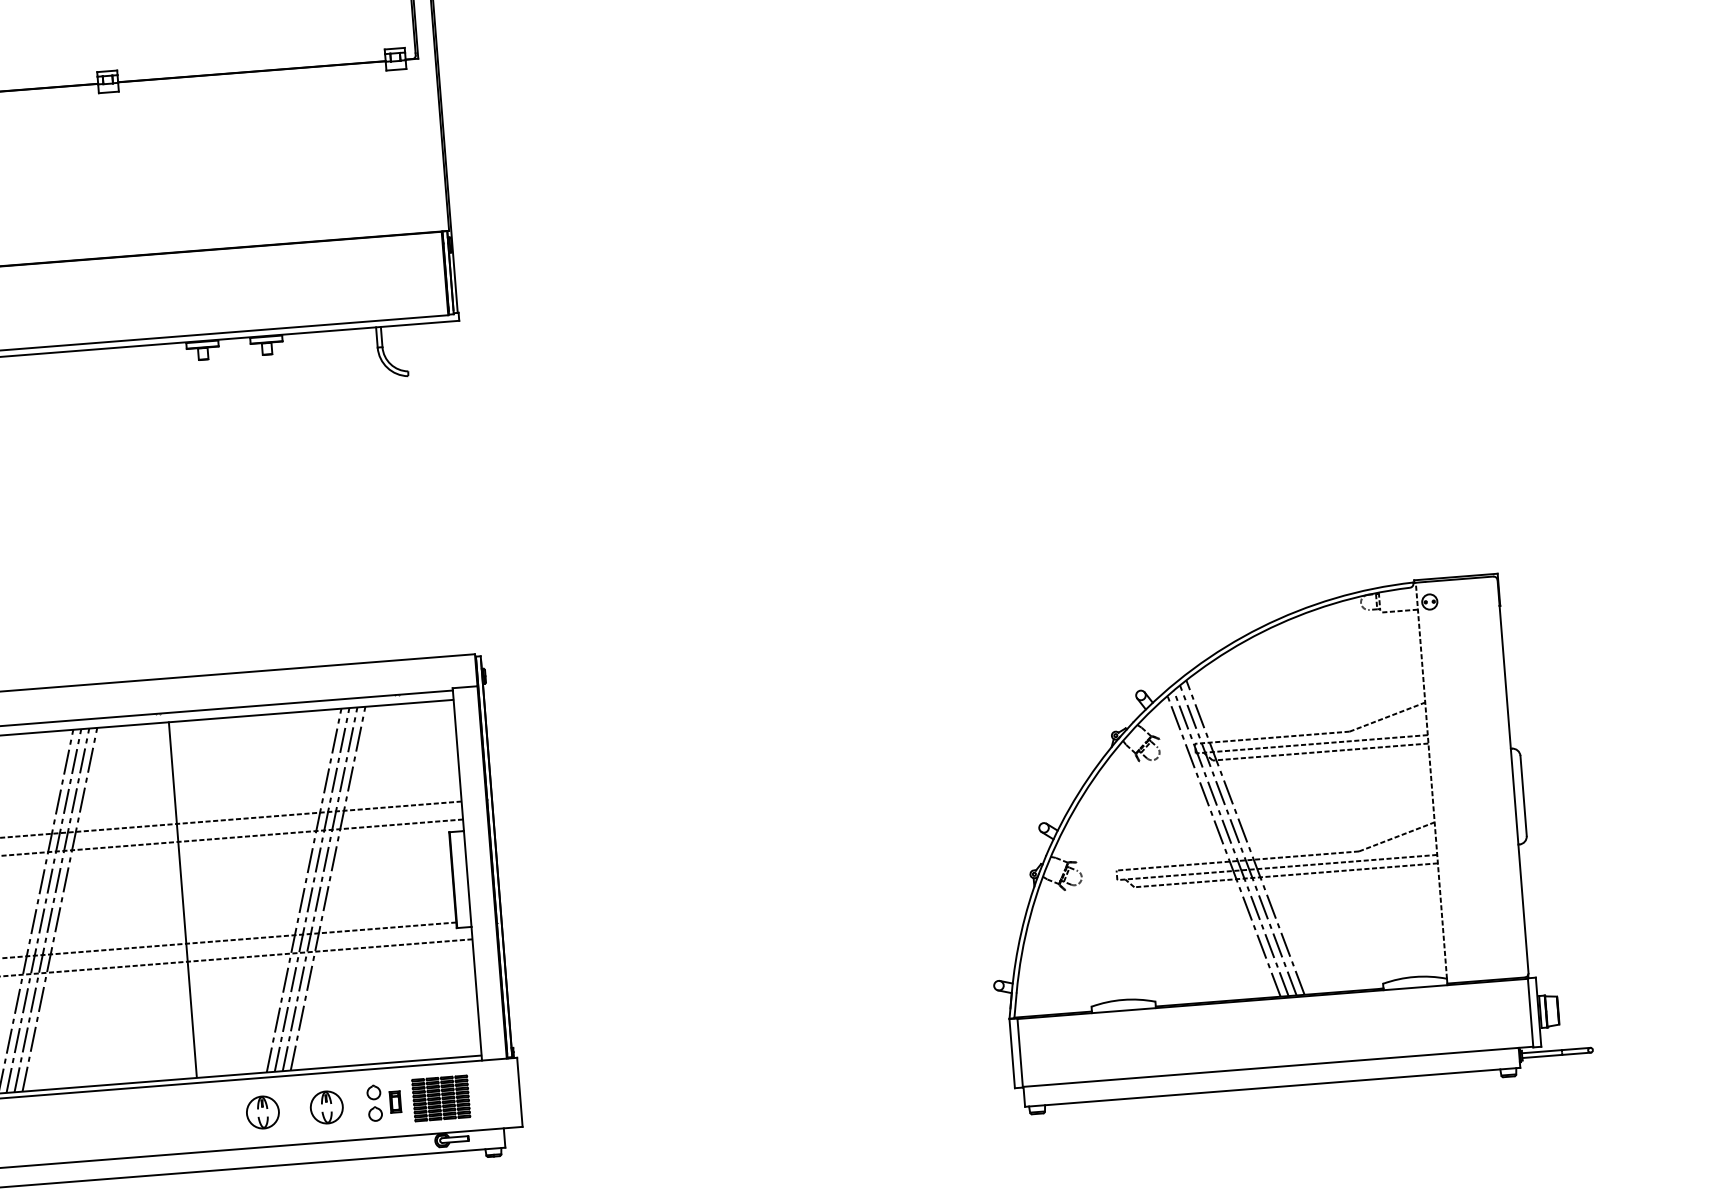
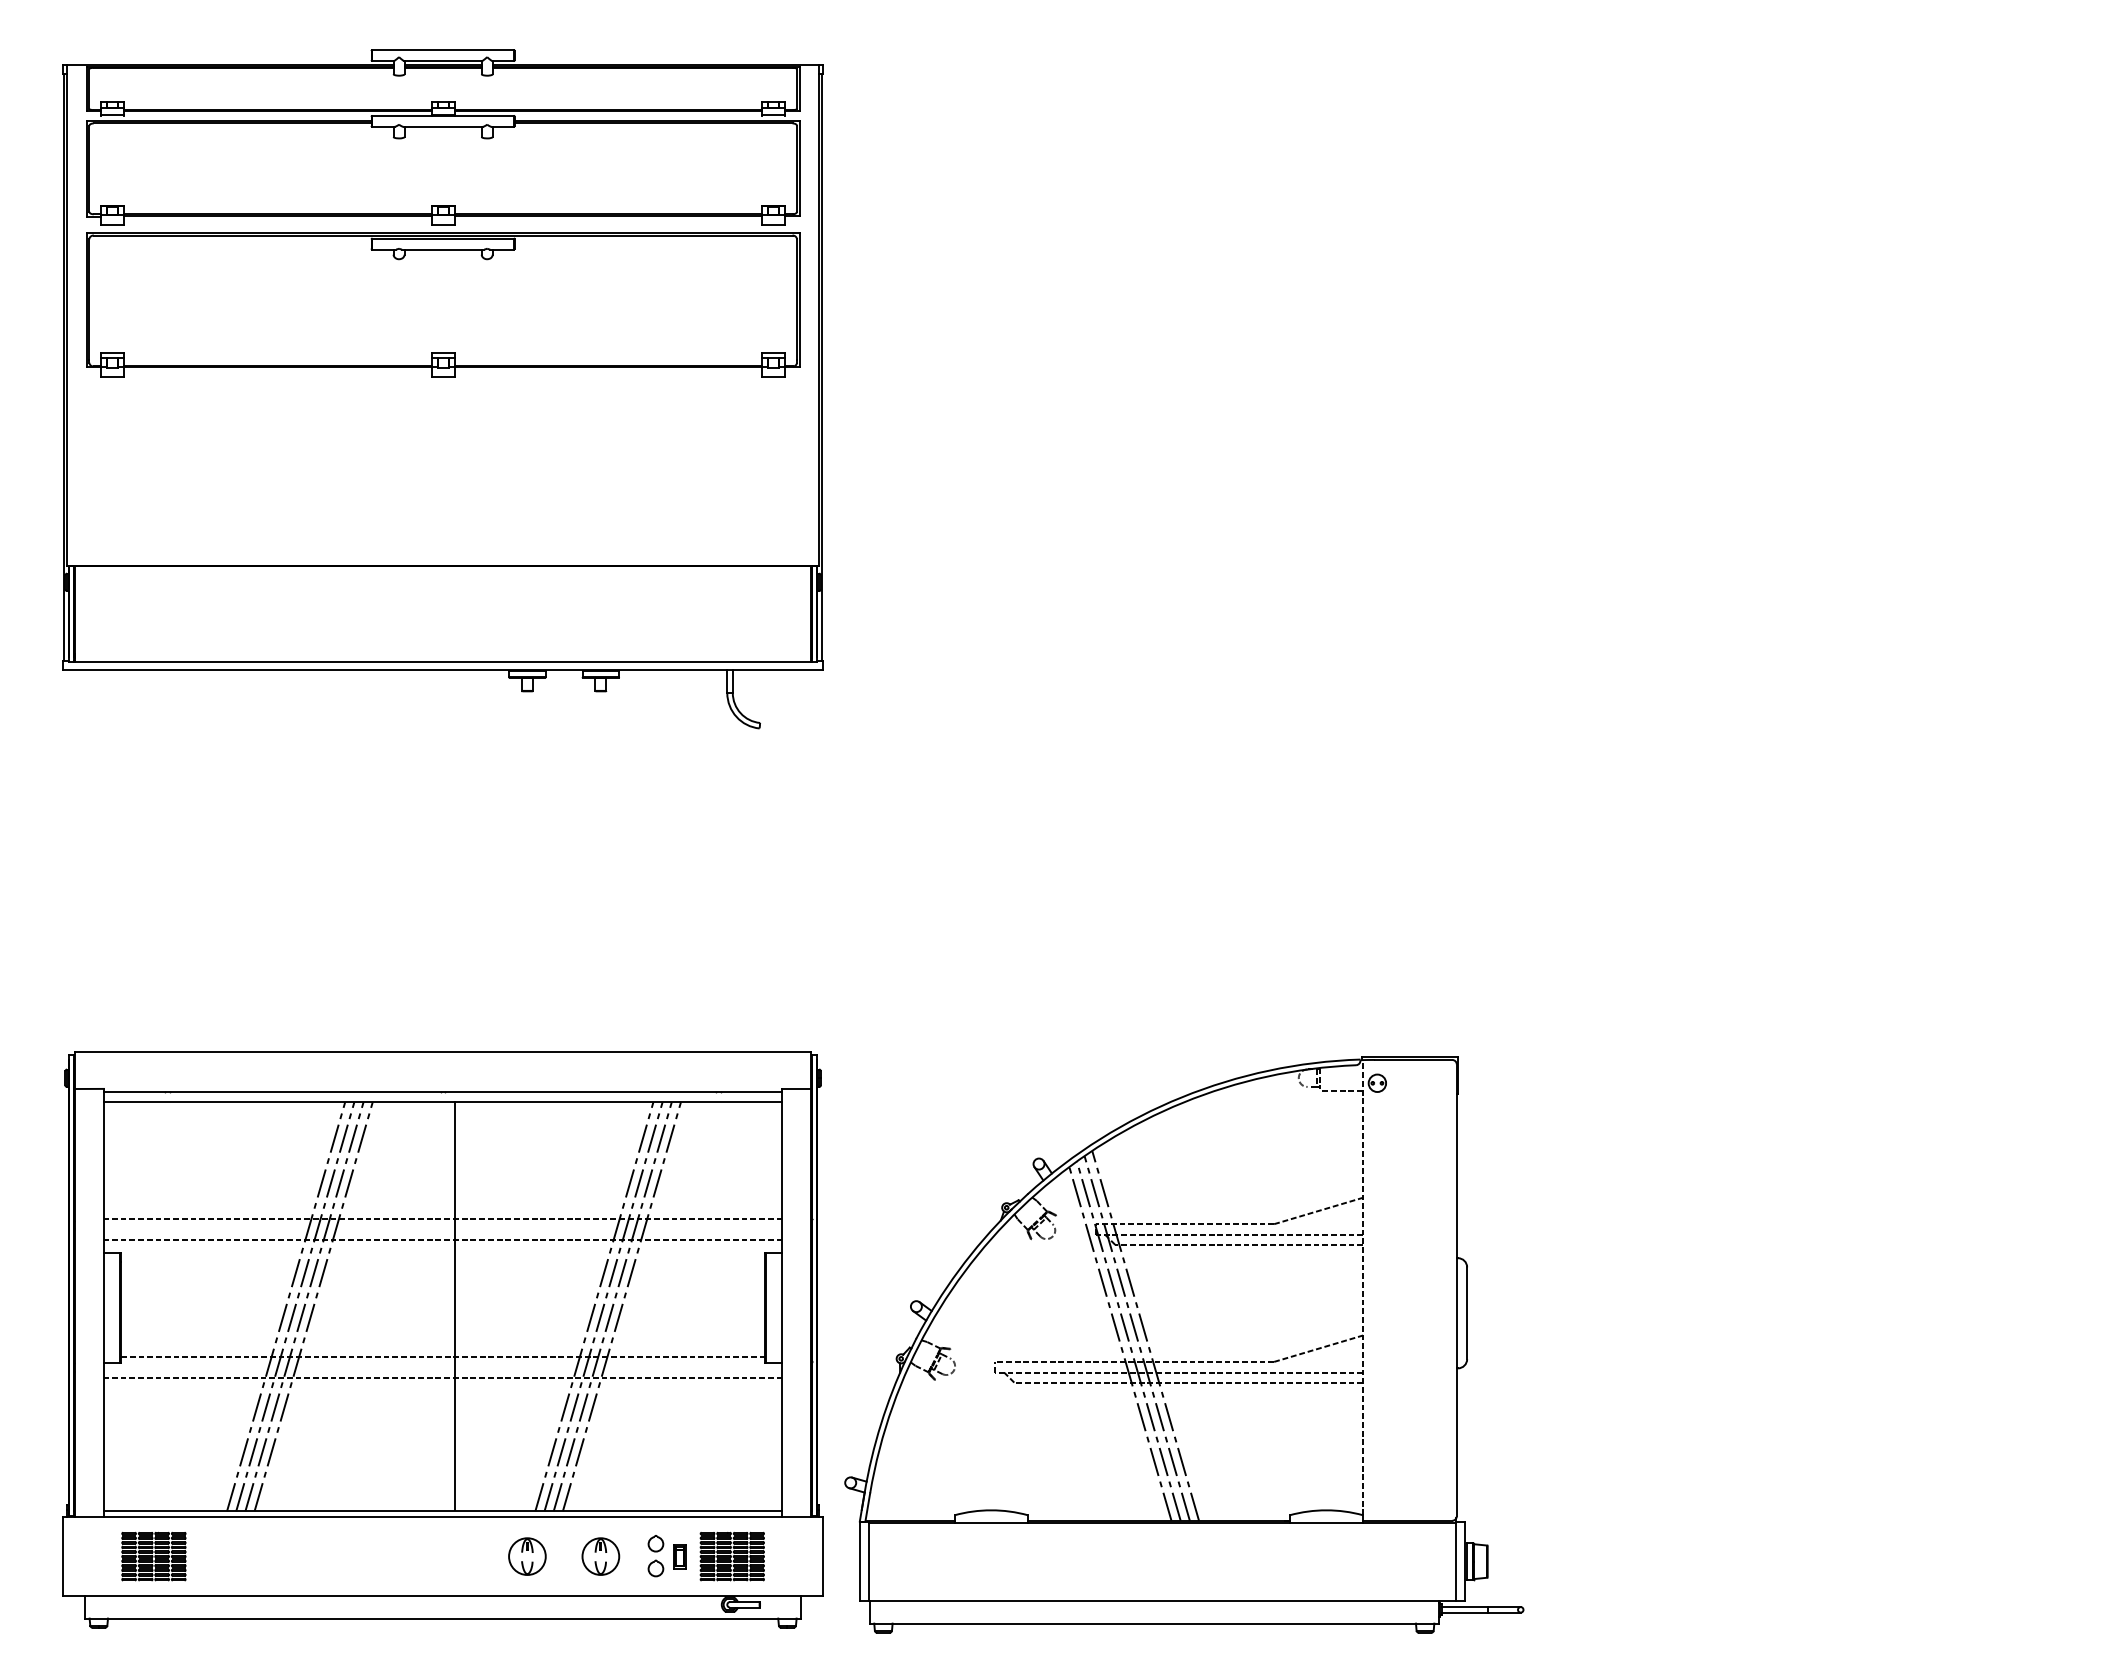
part: (1279, 842) -> (1184, 1344), moved

